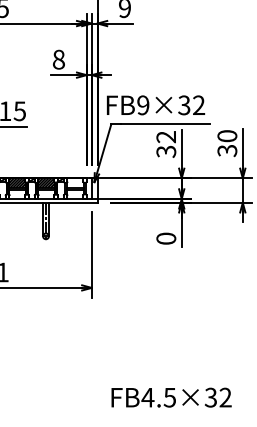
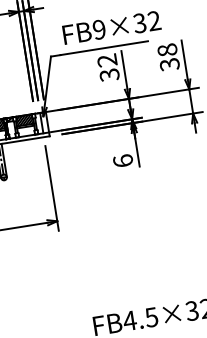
text: (156, 105) -> (112, 27), moved
text: (227, 136) -> (167, 50), 30 -> 38
hatch: (75, 183) -> (24, 120), added
text: (166, 238) -> (123, 160), 0 -> 6

